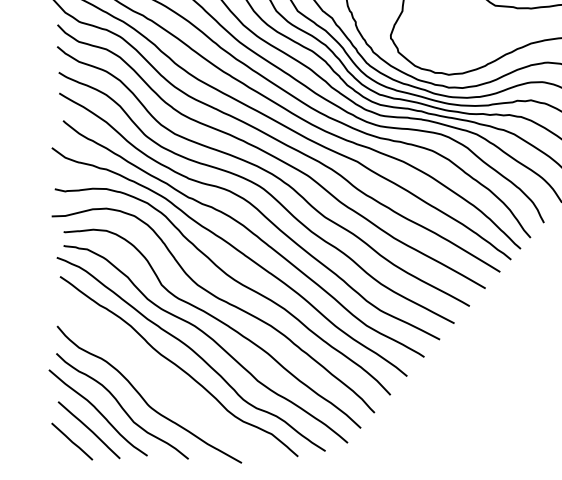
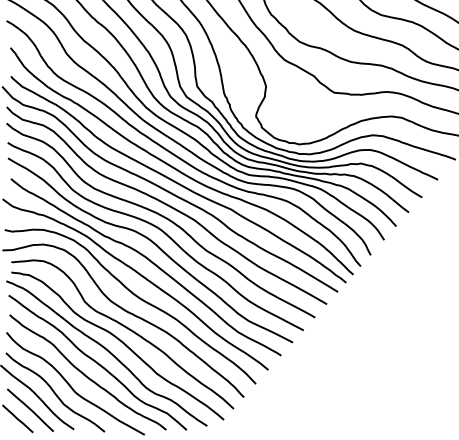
curve: (162, 382) -> (85, 374), added

